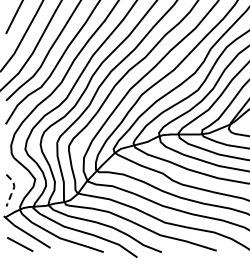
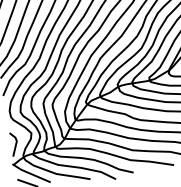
line: (13, 188) -> (16, 142), dashed -> solid

